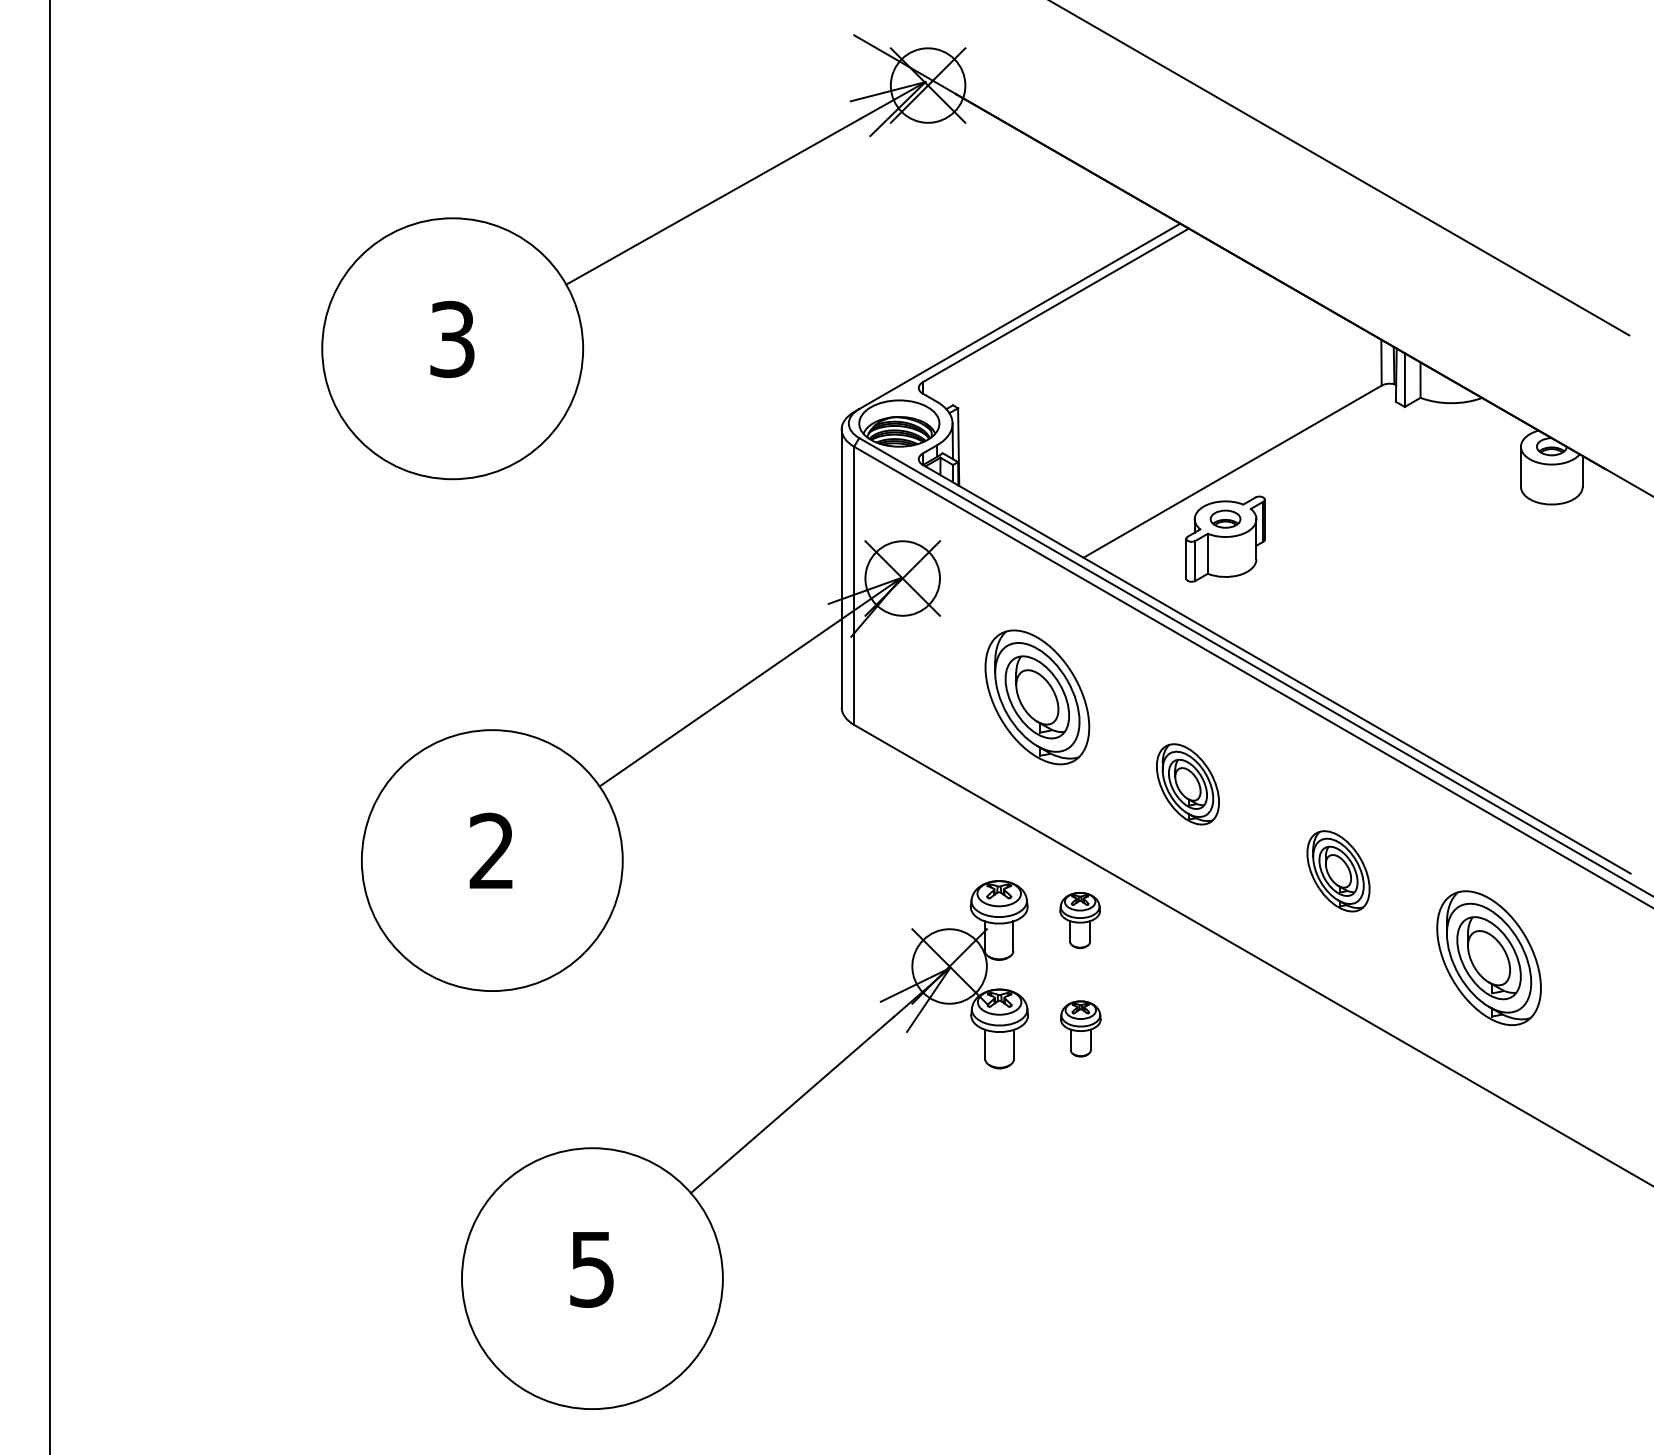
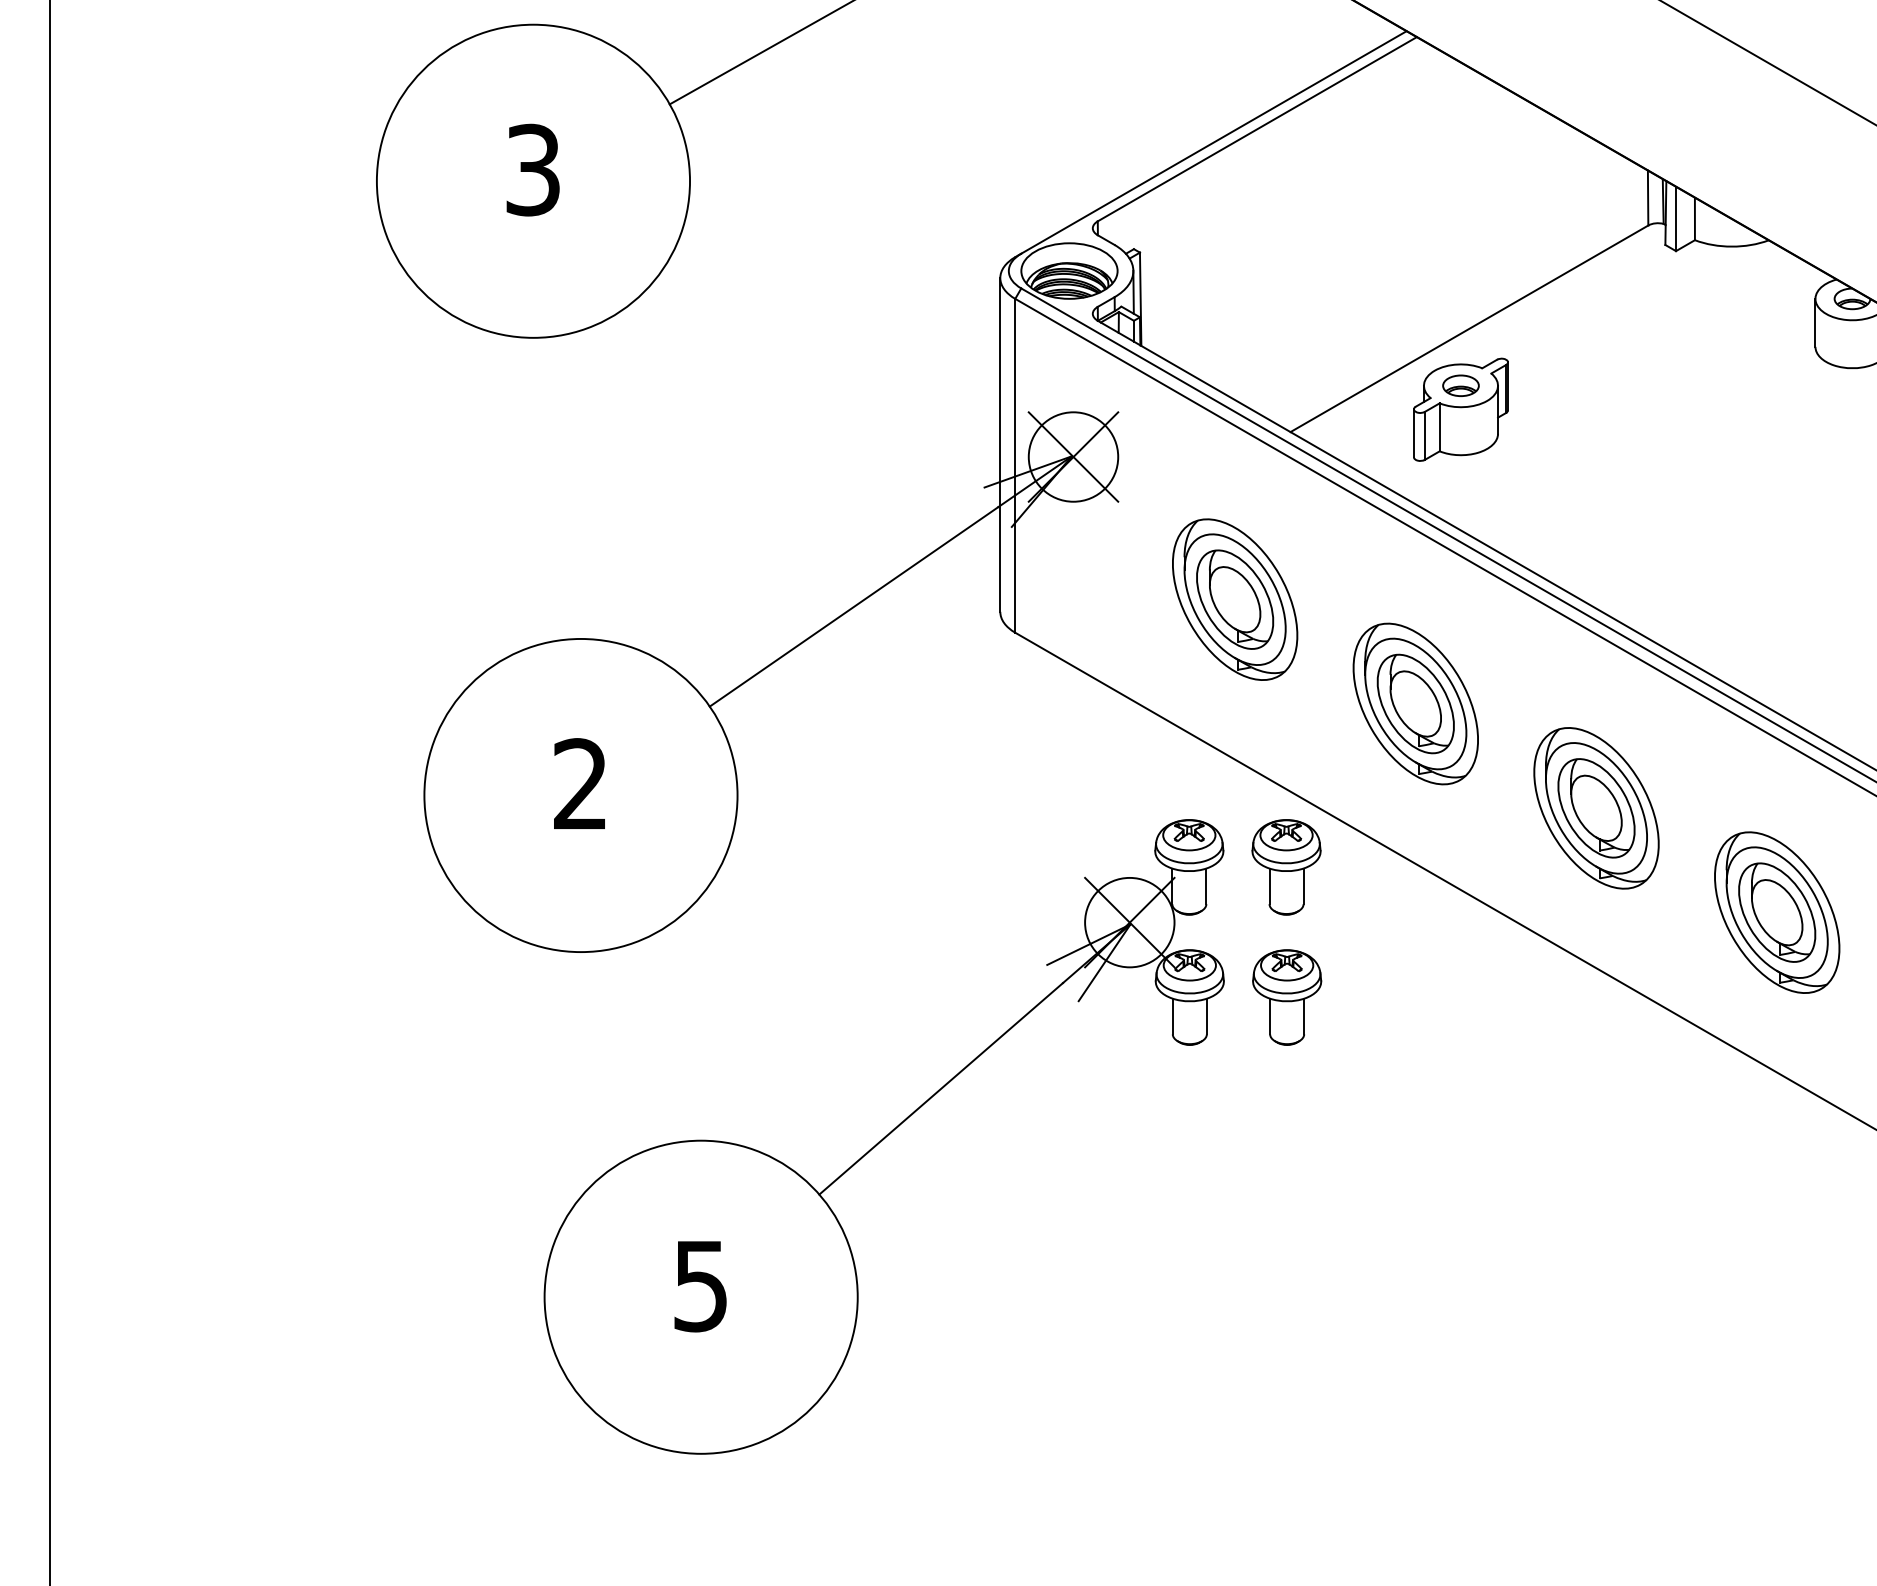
part: (1187, 784) -> (1415, 704), size x1.67
part: (1338, 871) -> (1596, 808), size x1.67
part: (1079, 920) -> (1285, 867), size x1.43
part: (1080, 1028) -> (1286, 997), size x1.43

